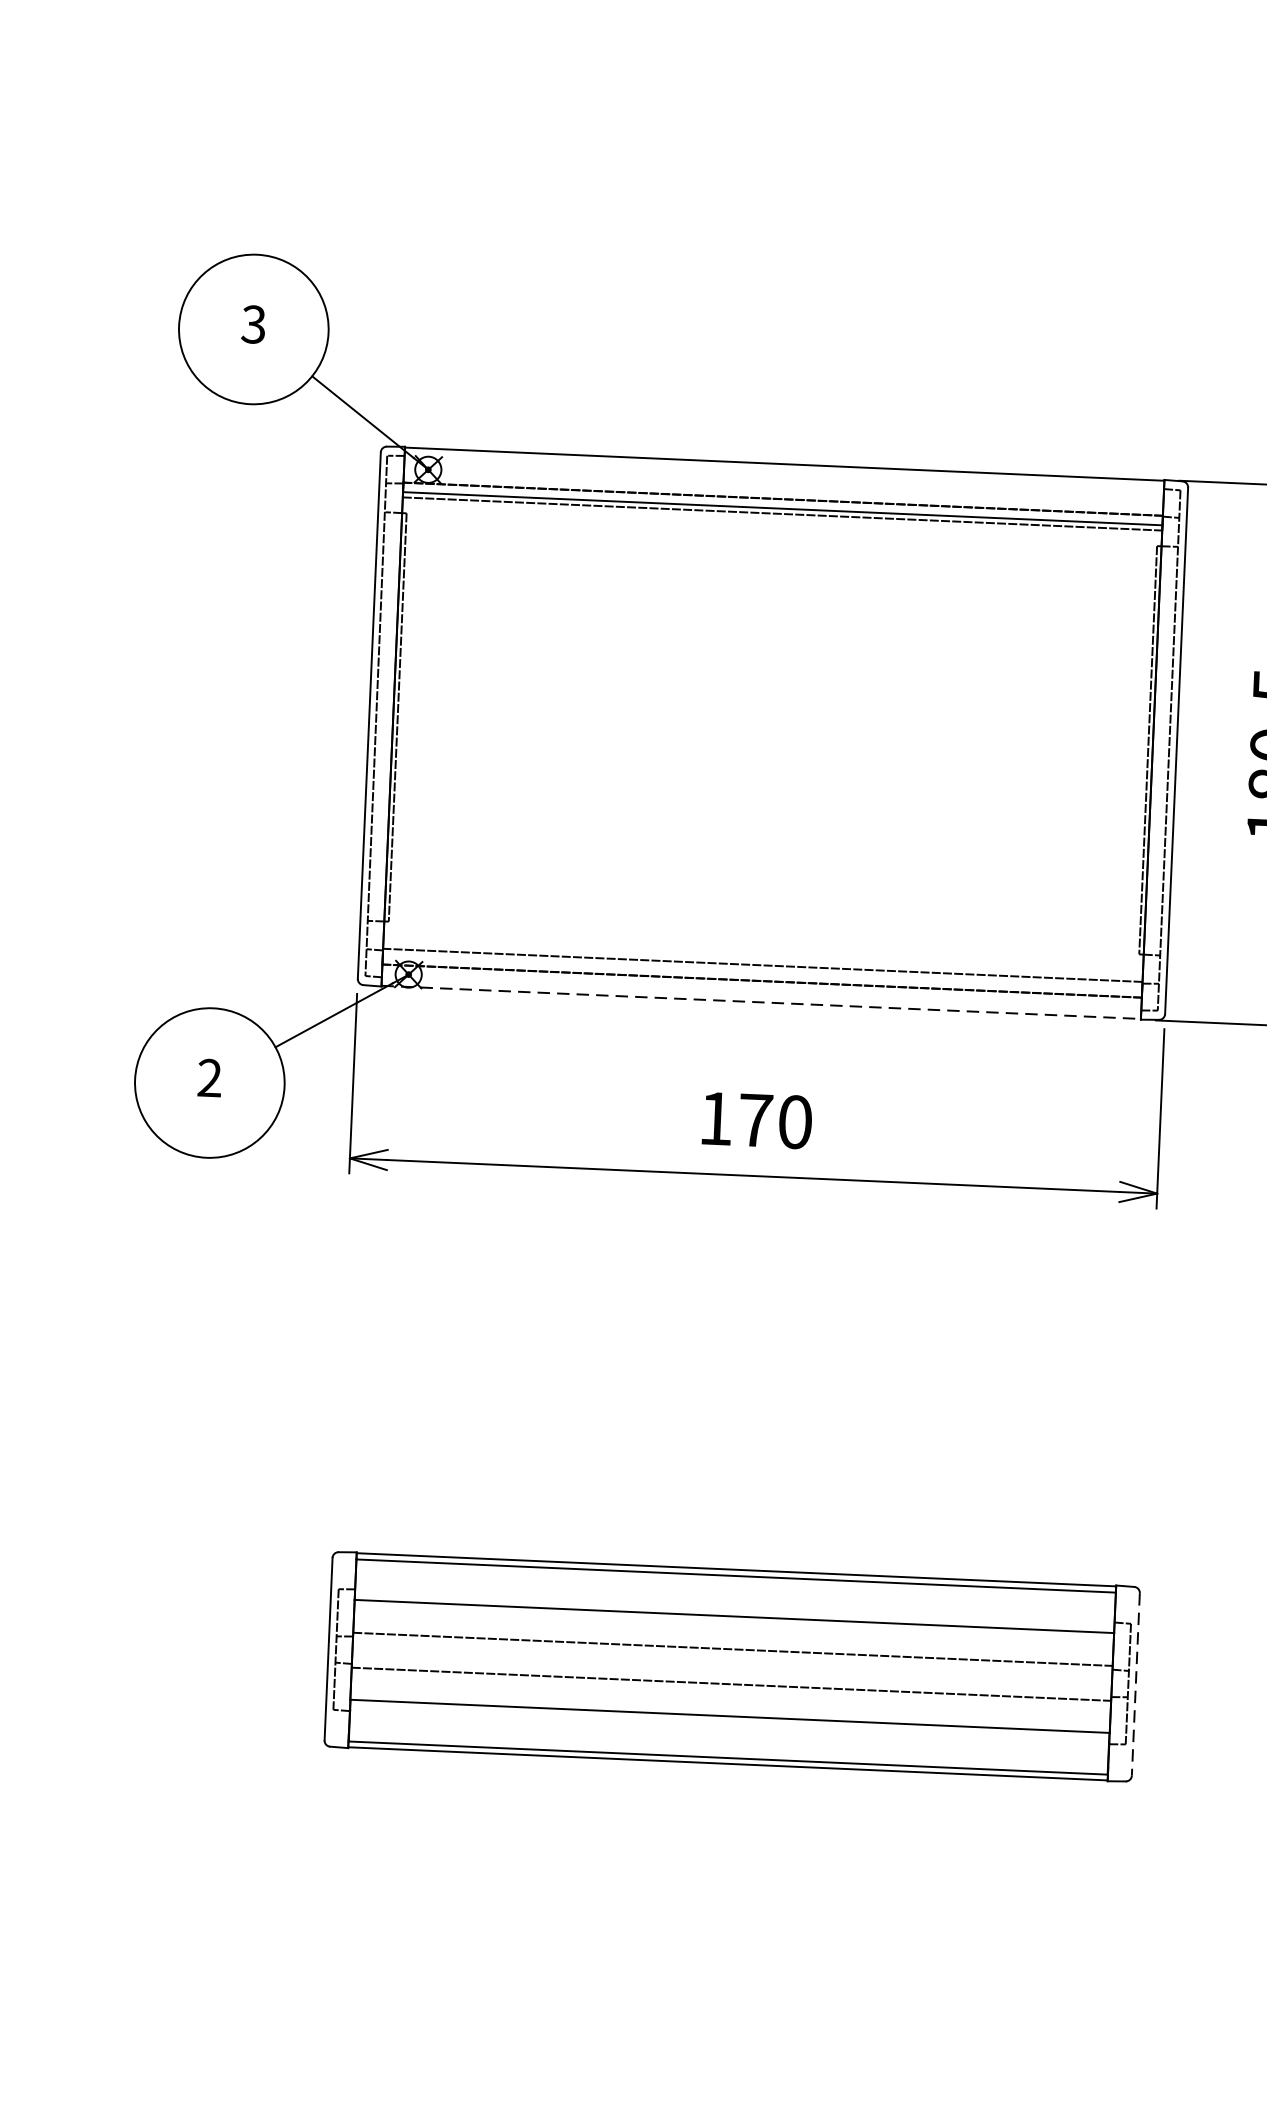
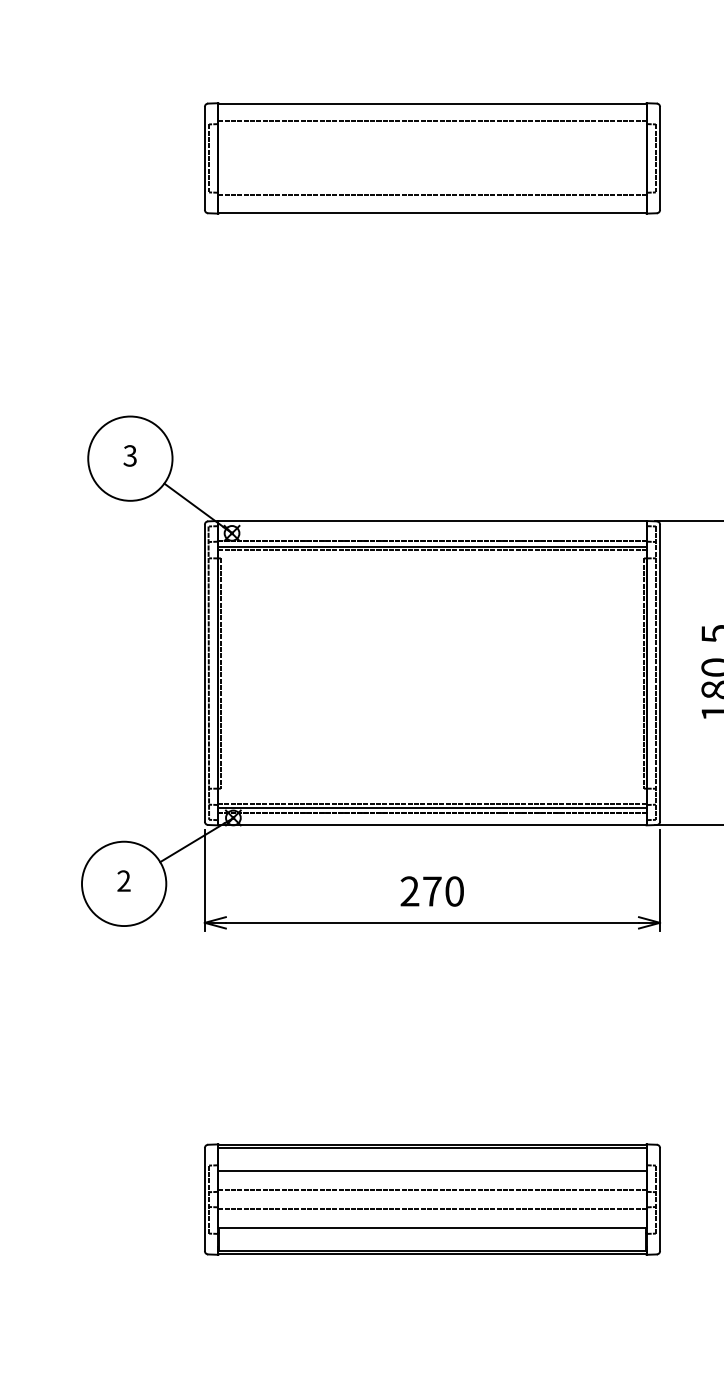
line: (762, 971) -> (432, 807), added
line: (761, 1001) -> (432, 824), dashed -> solid
text: (715, 1118) -> (409, 891), 170 -> 270
line: (1136, 1686) -> (660, 1200), dashed -> solid

